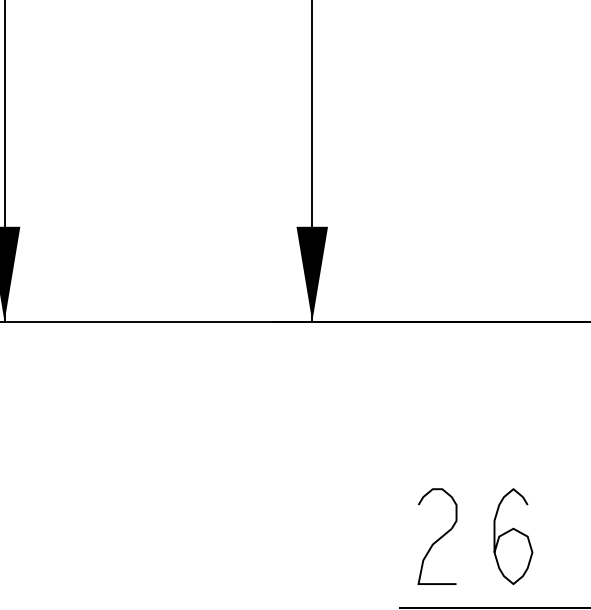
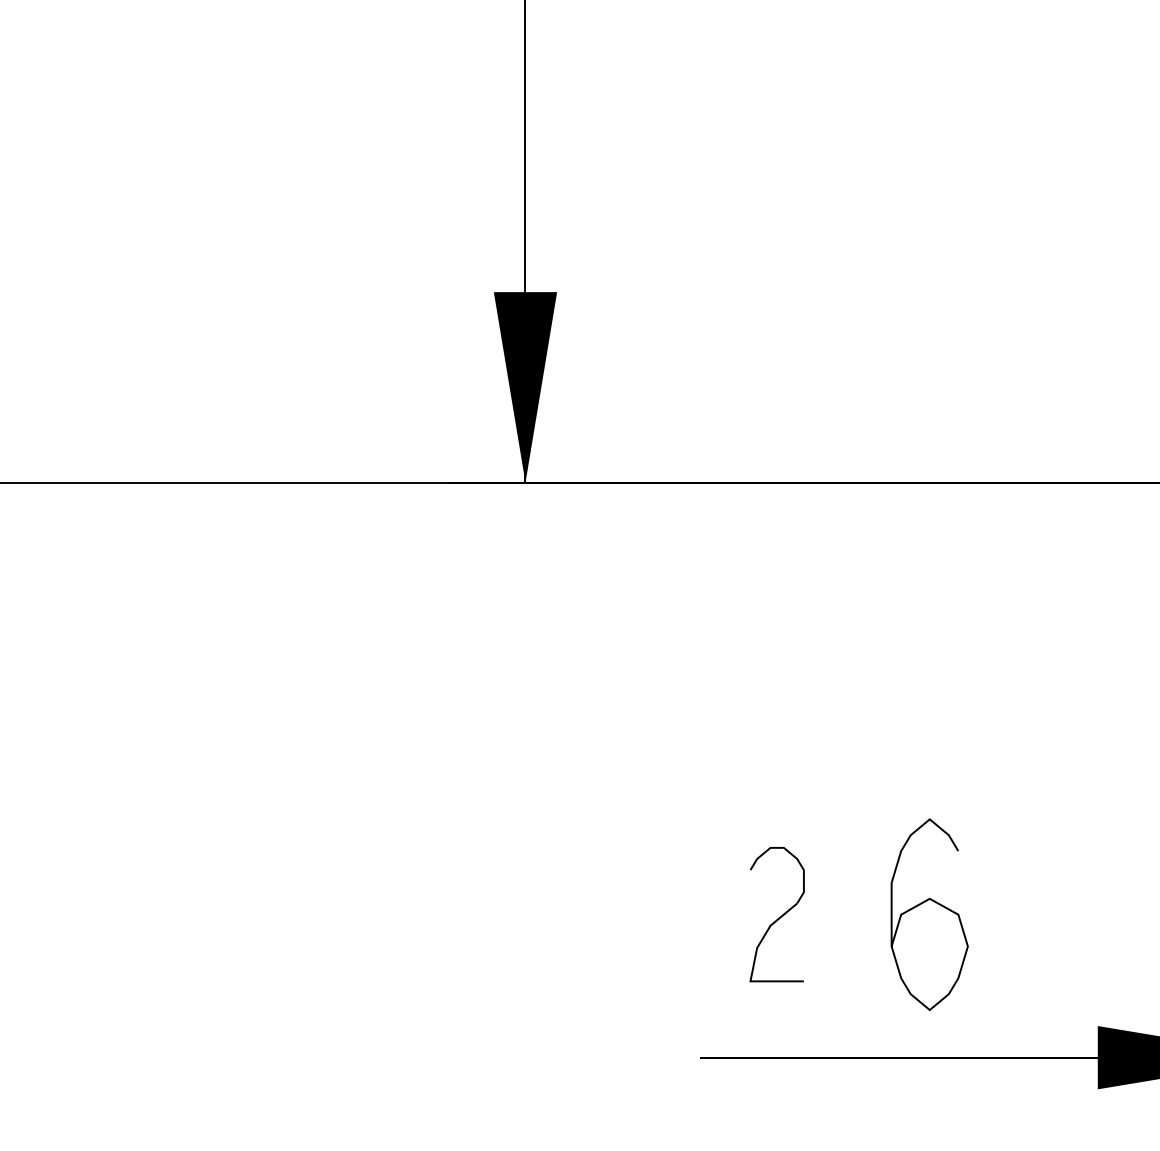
part: (437, 536) -> (777, 914), size x0.7

